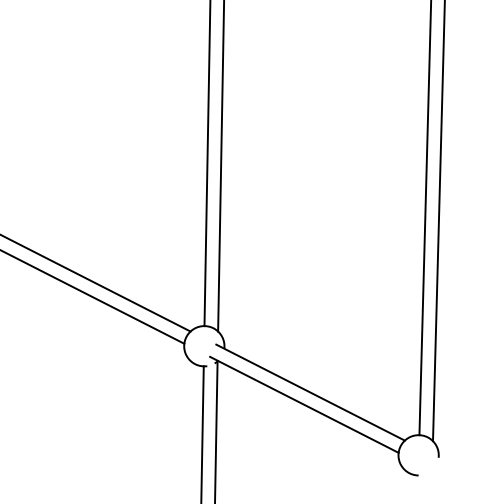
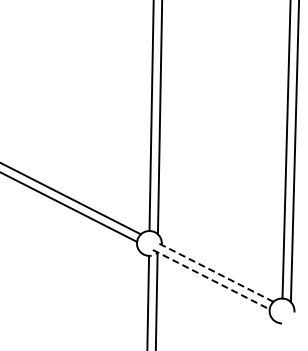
line: (309, 391) -> (214, 271), solid -> dashed
line: (304, 404) -> (211, 279), solid -> dashed

